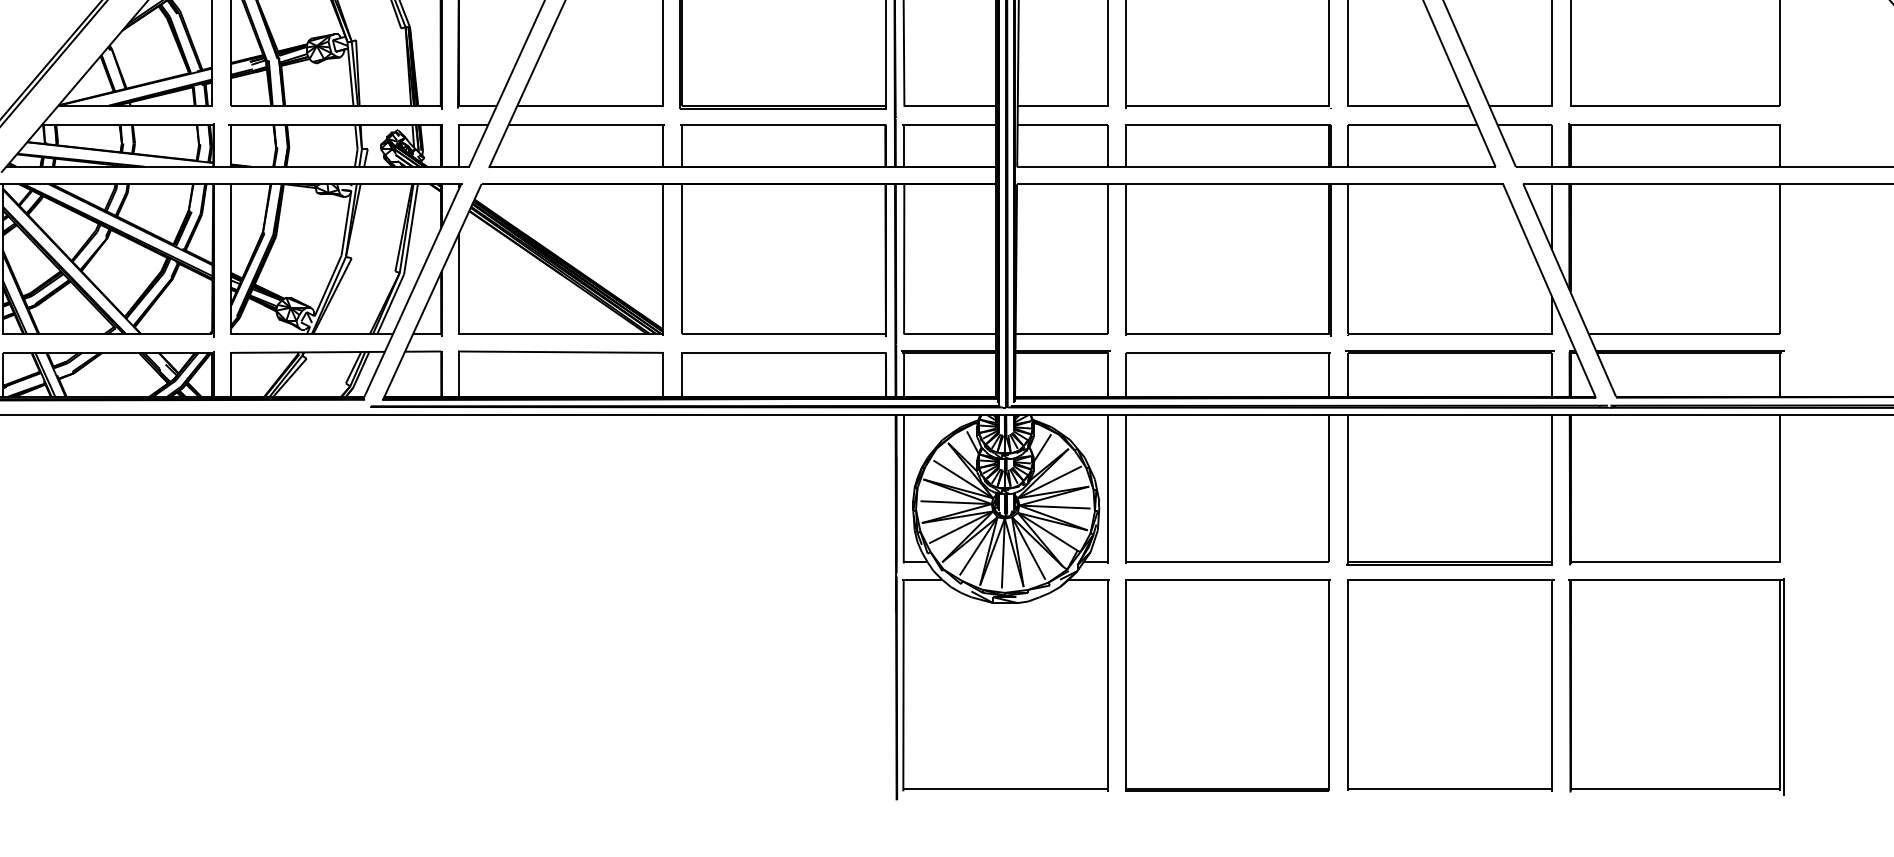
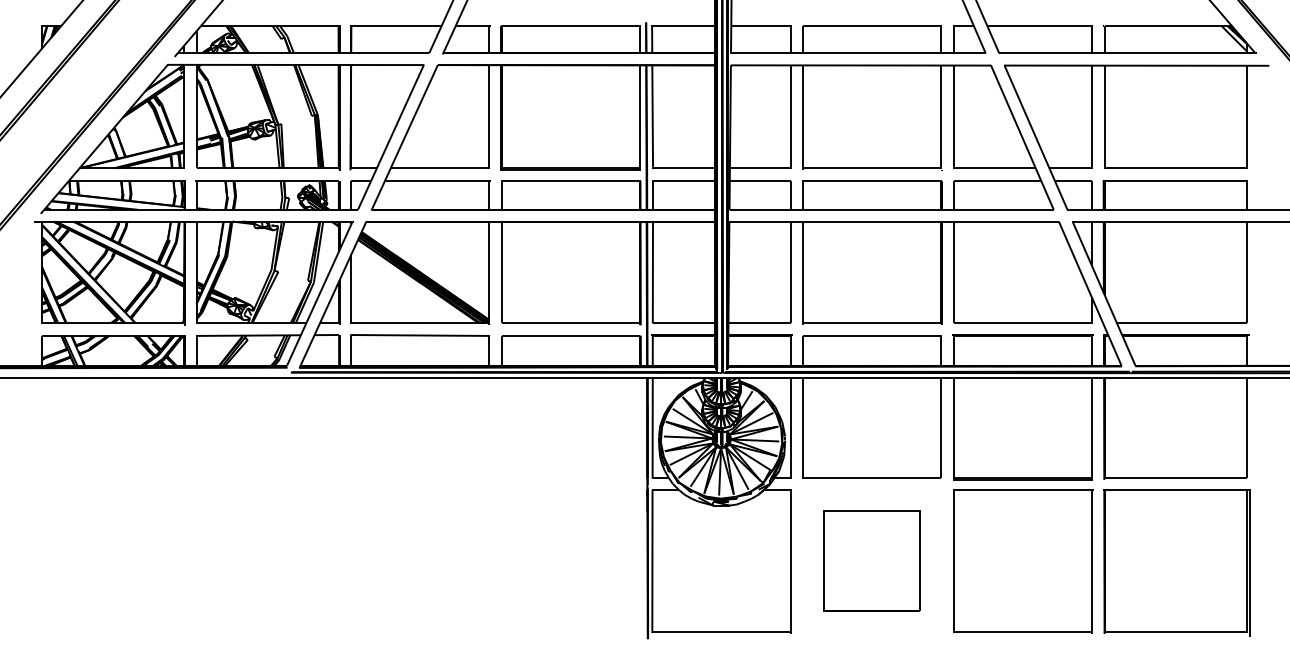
part: (1226, 685) -> (871, 561), size x0.7

